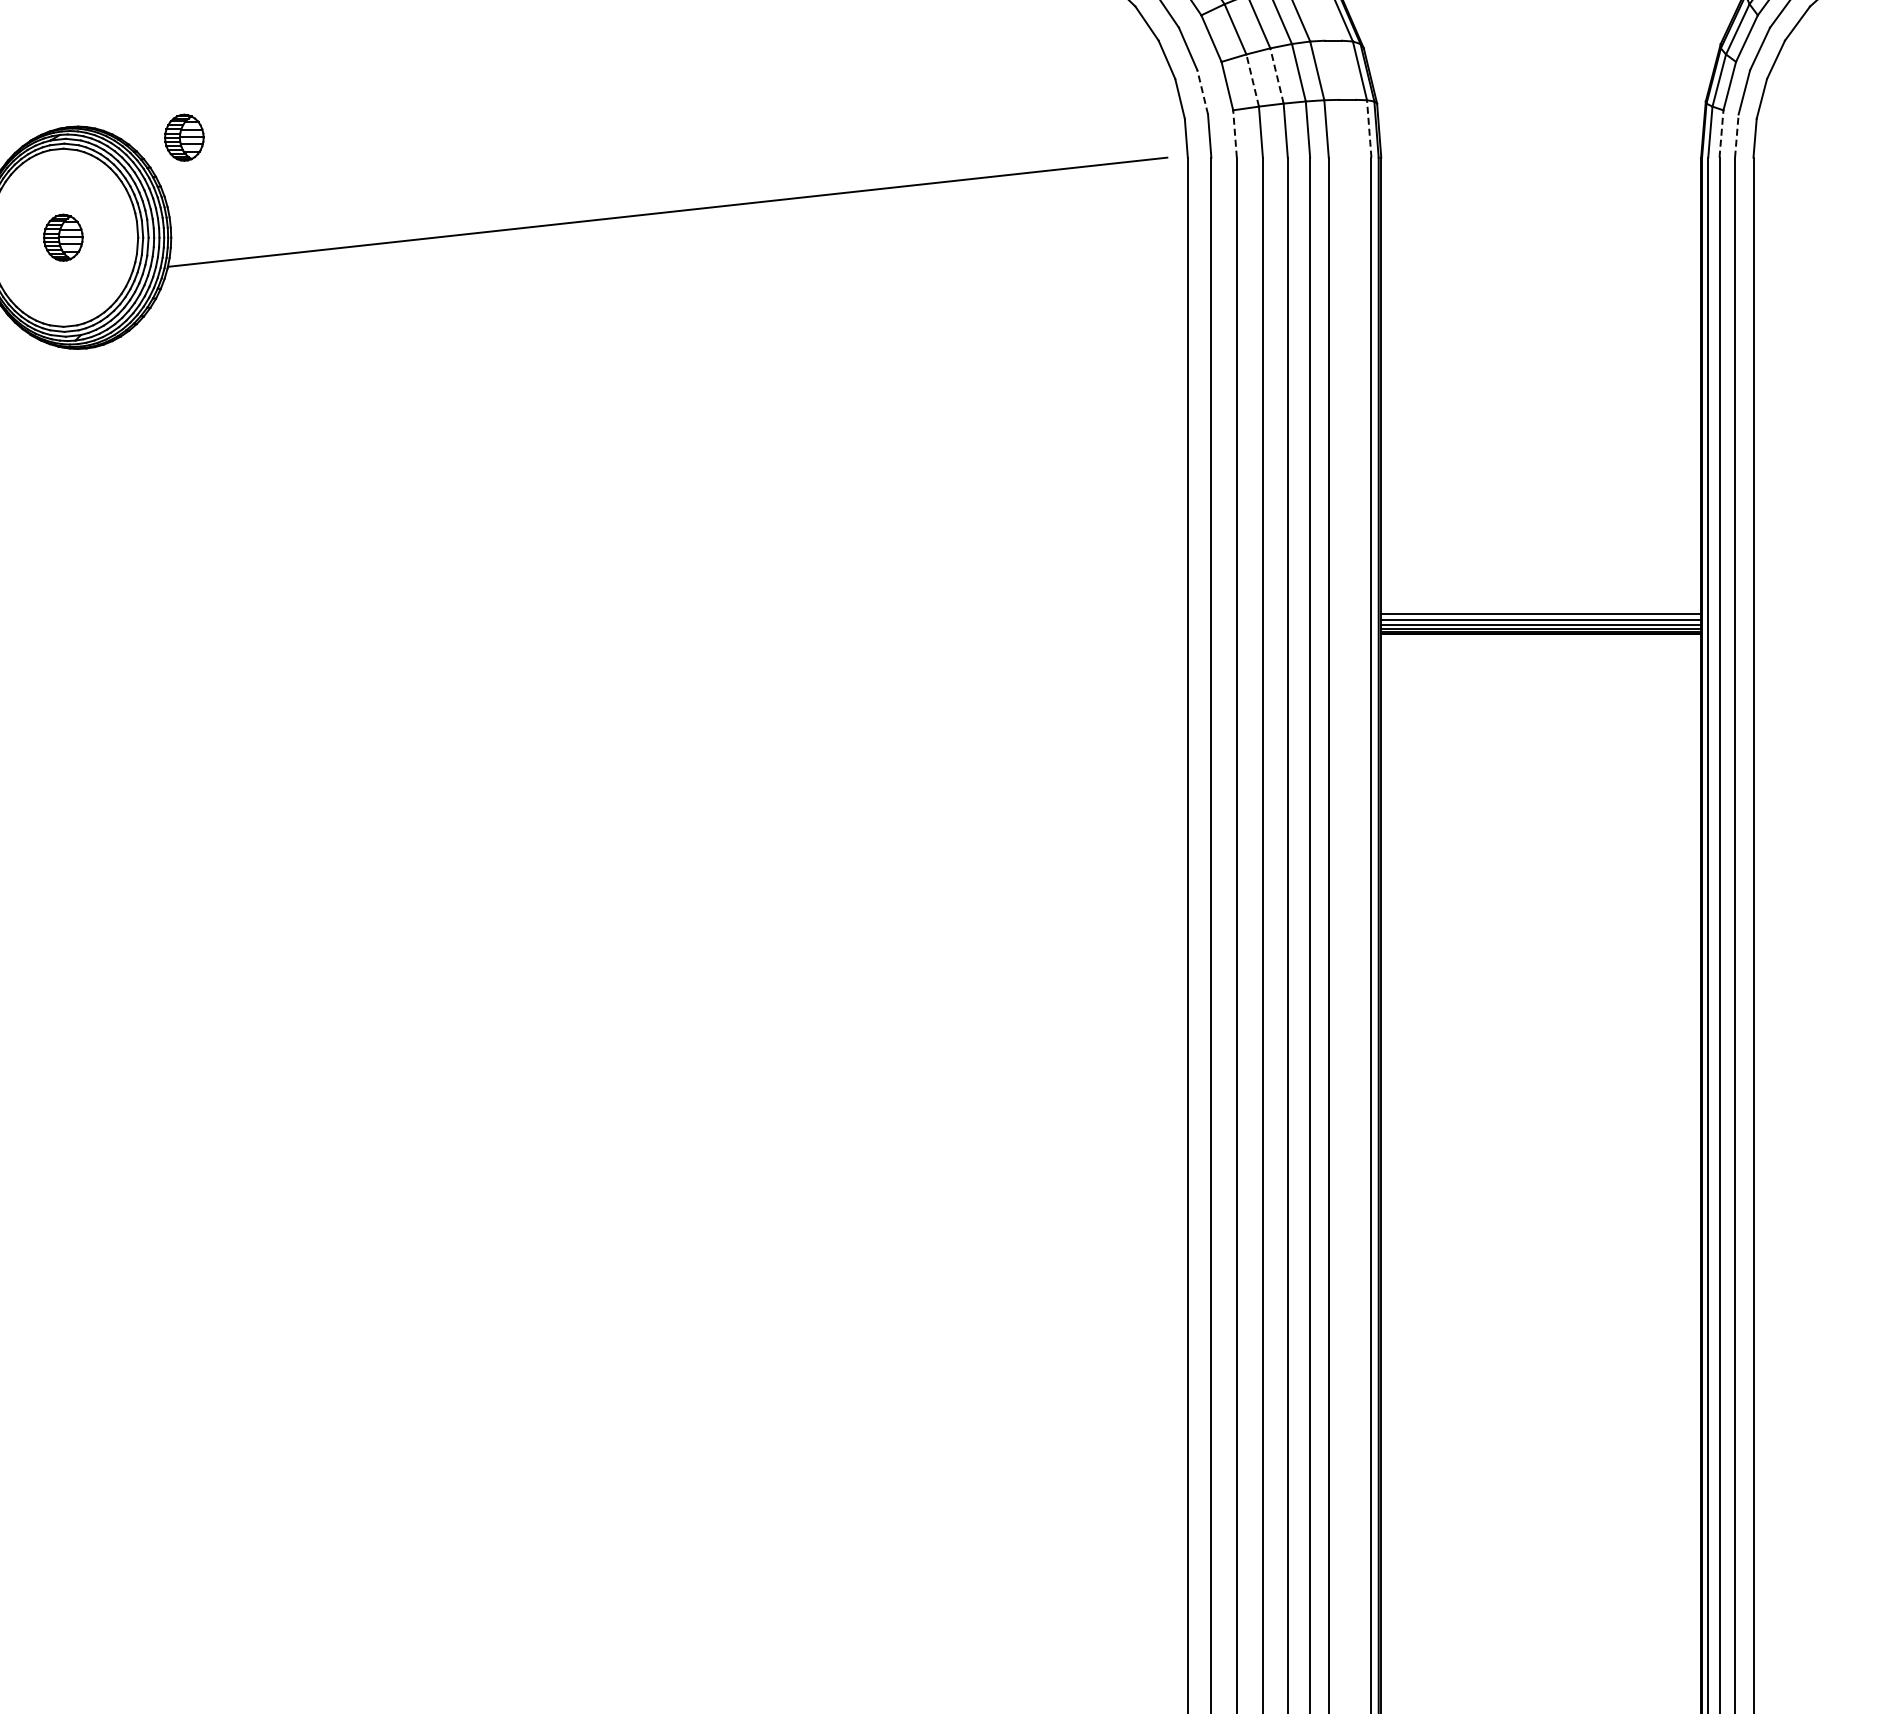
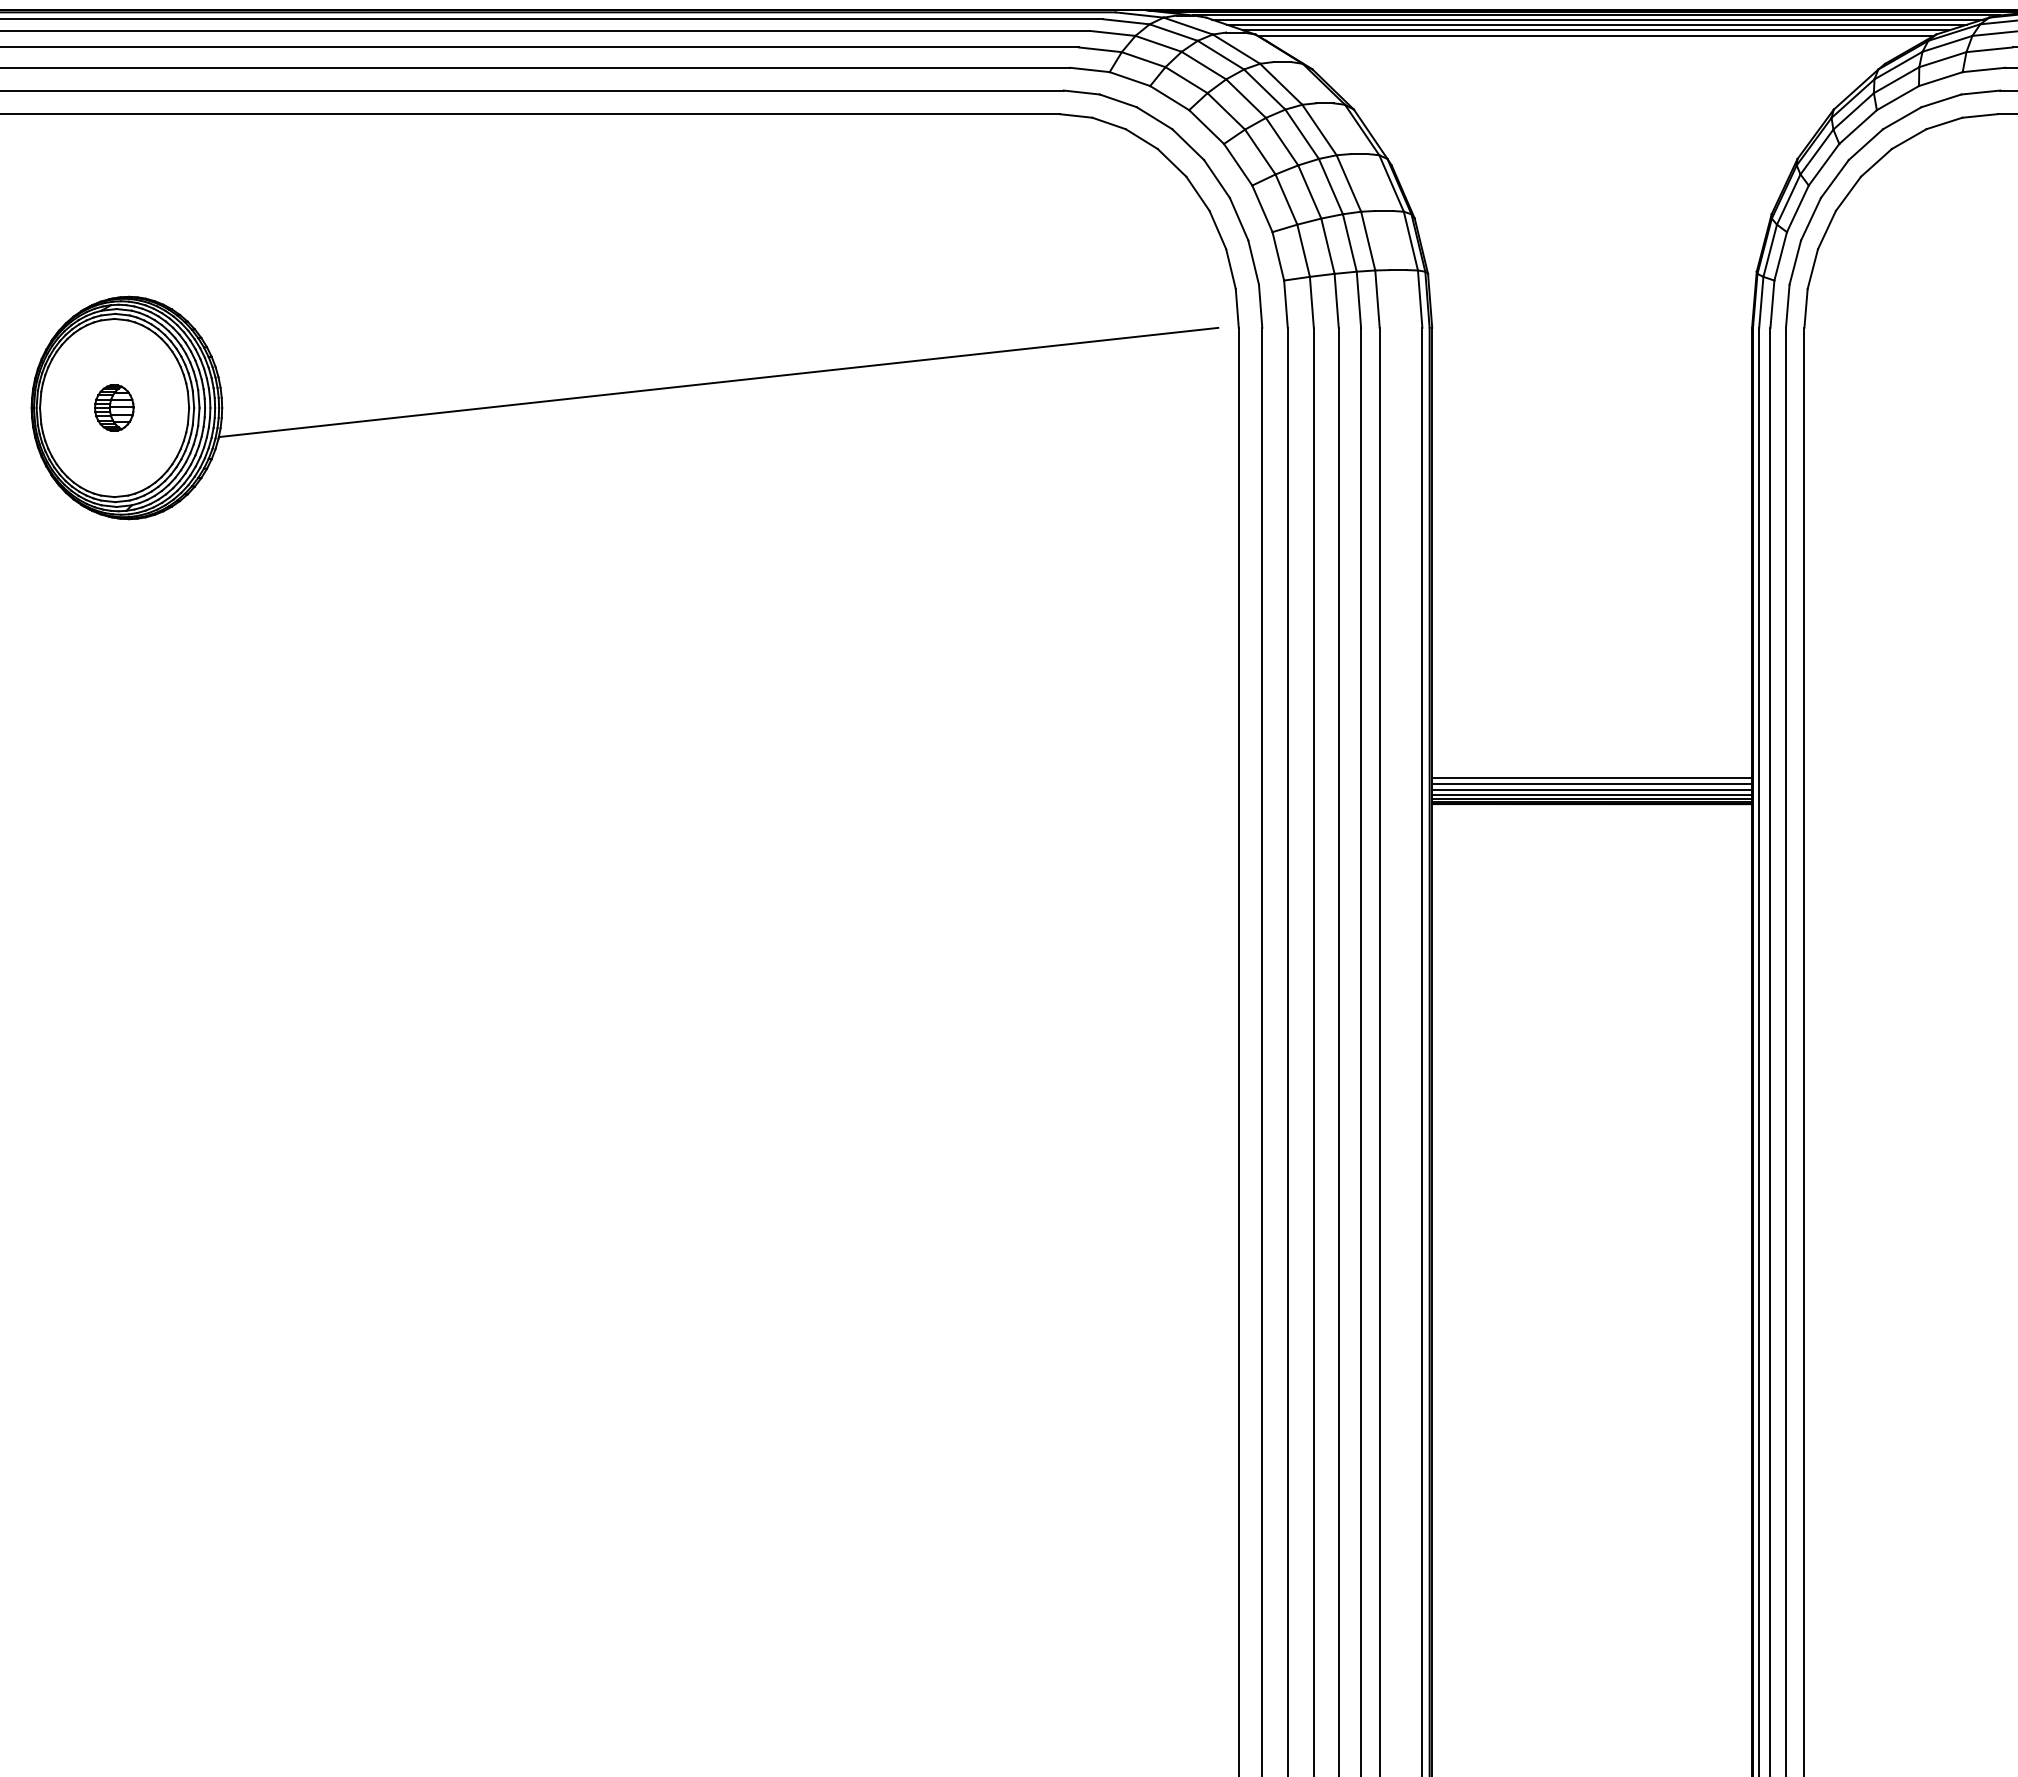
line: (1276, 75) -> (1327, 245), dashed -> solid
line: (1252, 80) -> (1303, 250), dashed -> solid
line: (1202, 92) -> (1253, 262), dashed -> solid
line: (1369, 129) -> (1420, 299), dashed -> solid
line: (1234, 134) -> (1285, 304), dashed -> solid
line: (1721, 134) -> (1772, 304), dashed -> solid
line: (1736, 136) -> (1787, 306), dashed -> solid
part: (184, 137) -> (235, 307), removed
line: (1541, 608) -> (1592, 778), added

